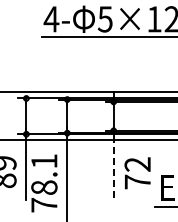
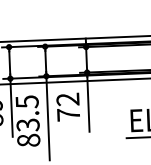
line: (113, 167) -> (88, 104), dashed -> solid
text: (137, 173) -> (68, 107), moved
text: (44, 183) -> (28, 121), 78.1 -> 83.5

